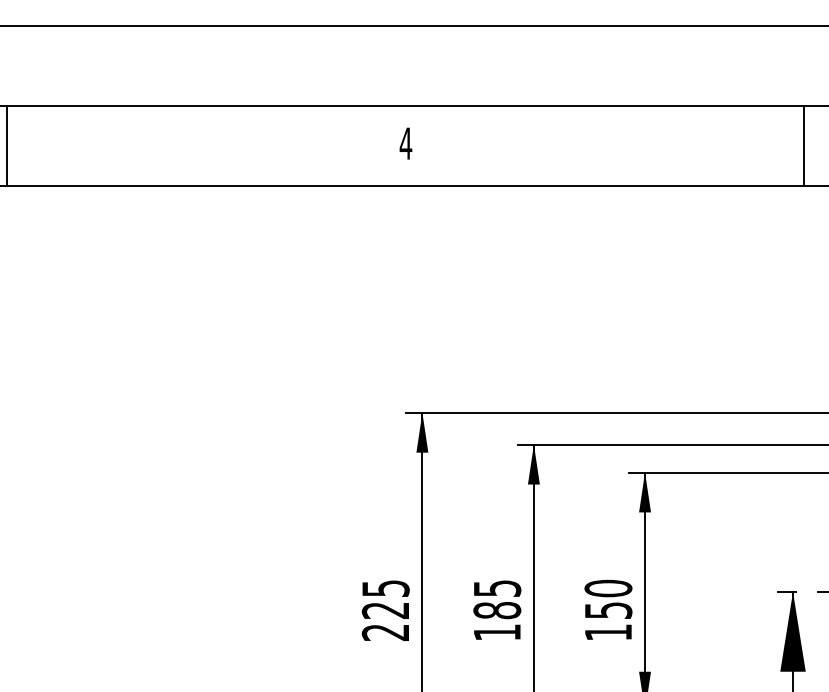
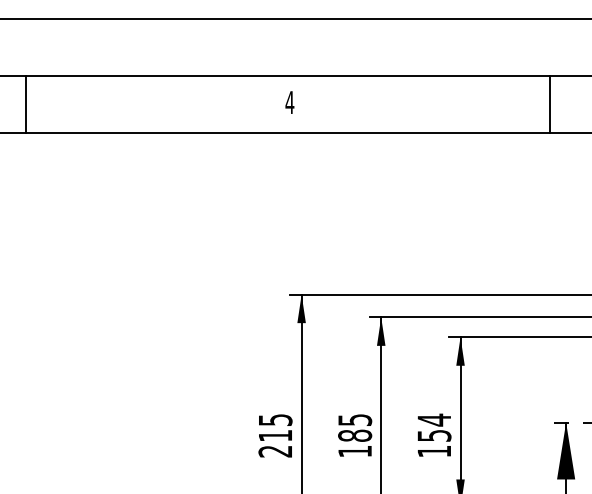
line: (7, 144) -> (26, 103), moved
line: (803, 144) -> (549, 103), moved
text: (608, 587) -> (434, 419), 150 -> 154
text: (384, 610) -> (274, 435), 225 -> 215

